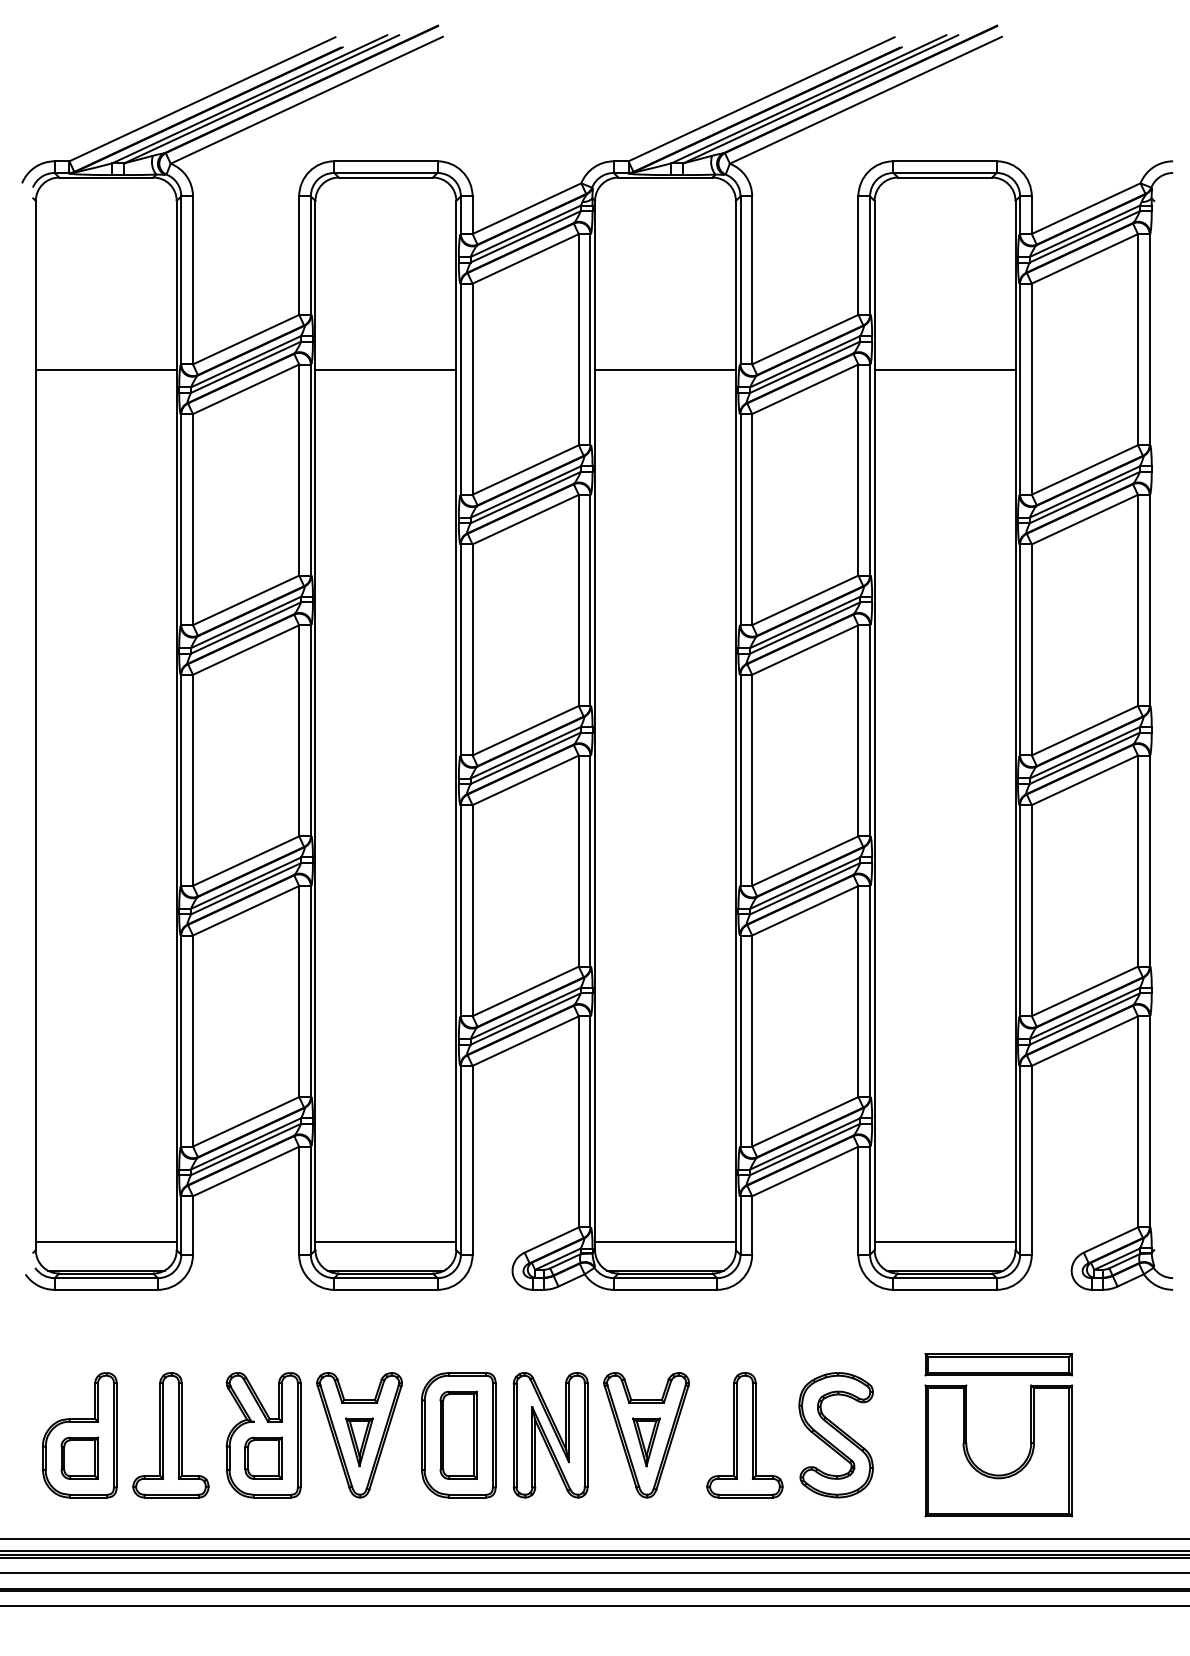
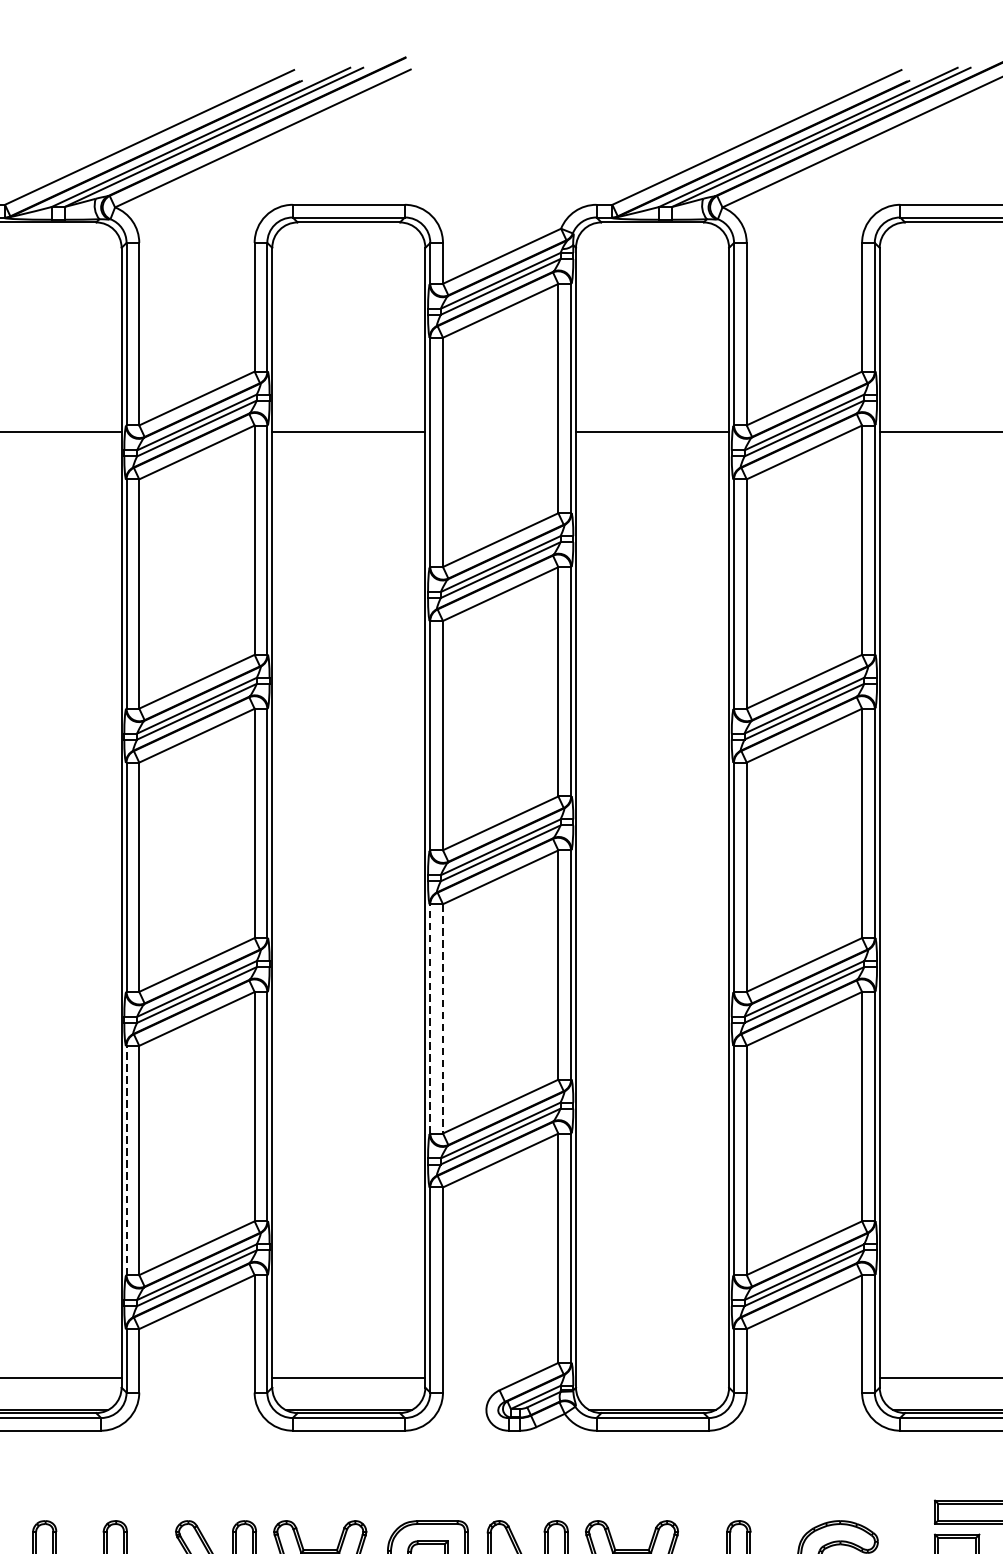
line: (460, 910) -> (429, 1018), solid -> dashed
line: (472, 910) -> (442, 1018), solid -> dashed
line: (181, 1041) -> (126, 1160), solid -> dashed
line: (665, 1241) -> (652, 1378), removed

